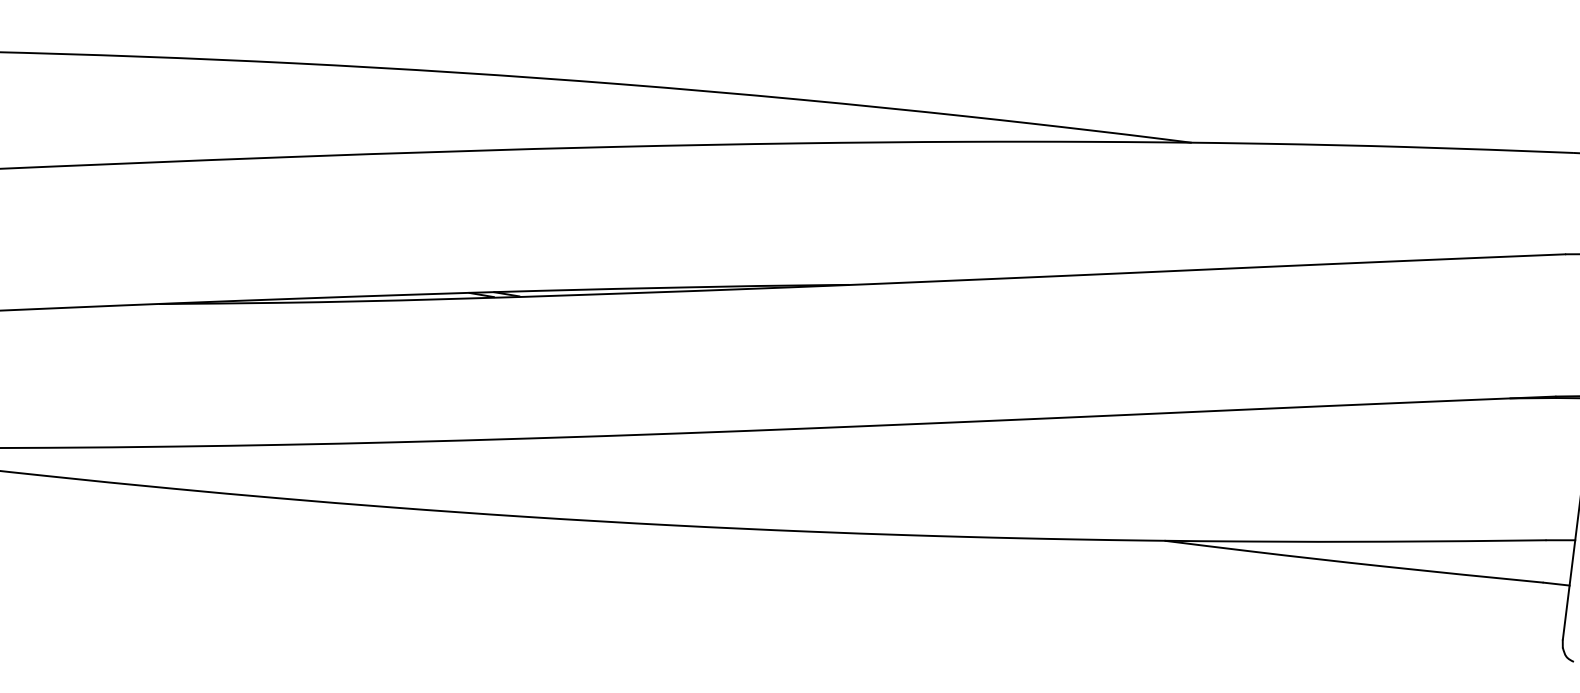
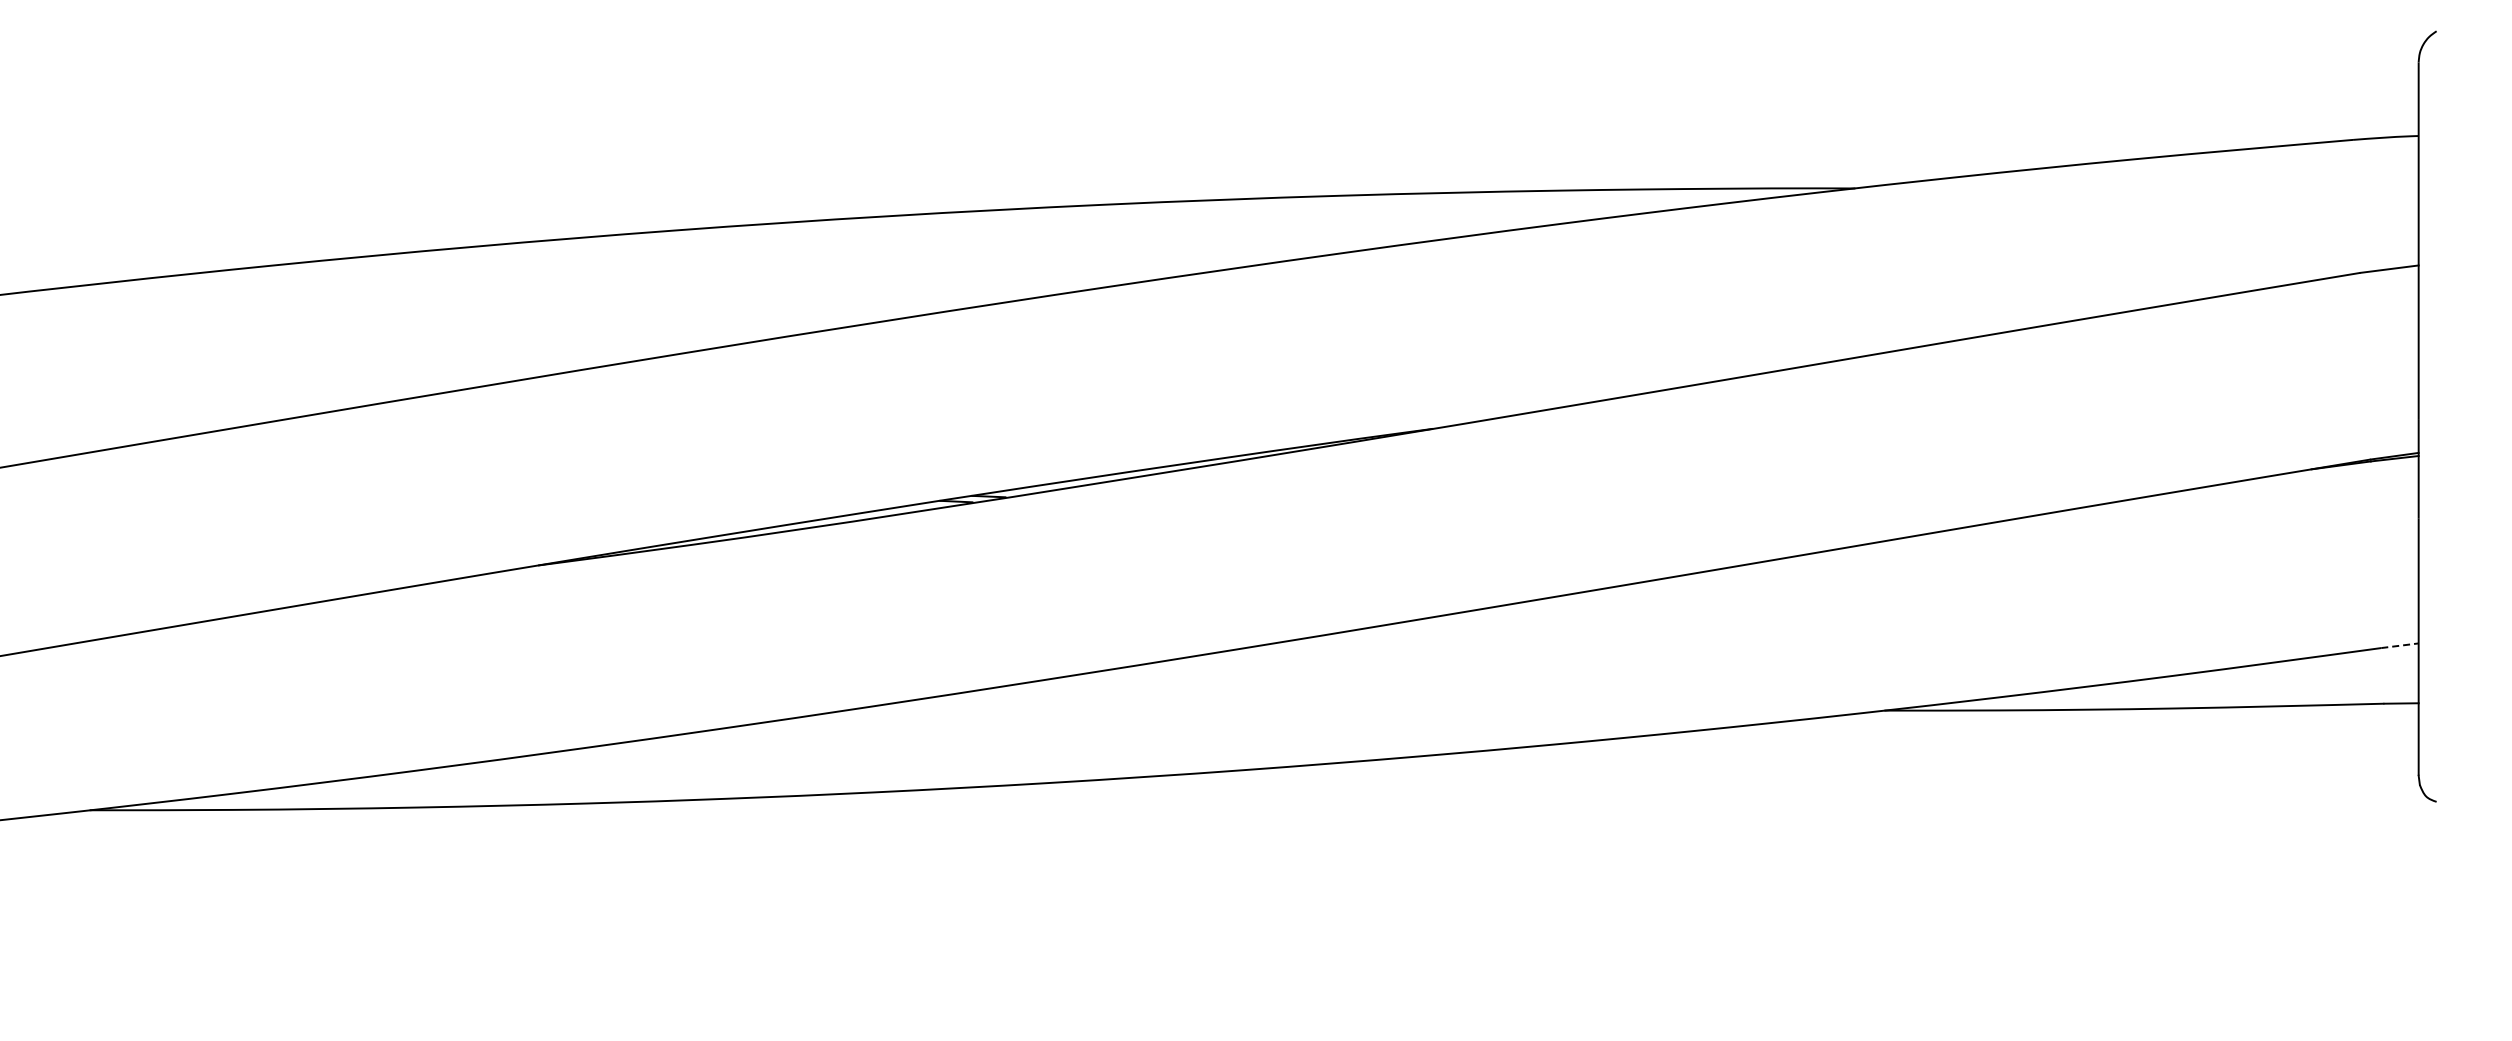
line: (1560, 540) -> (2399, 645), solid -> dashed

